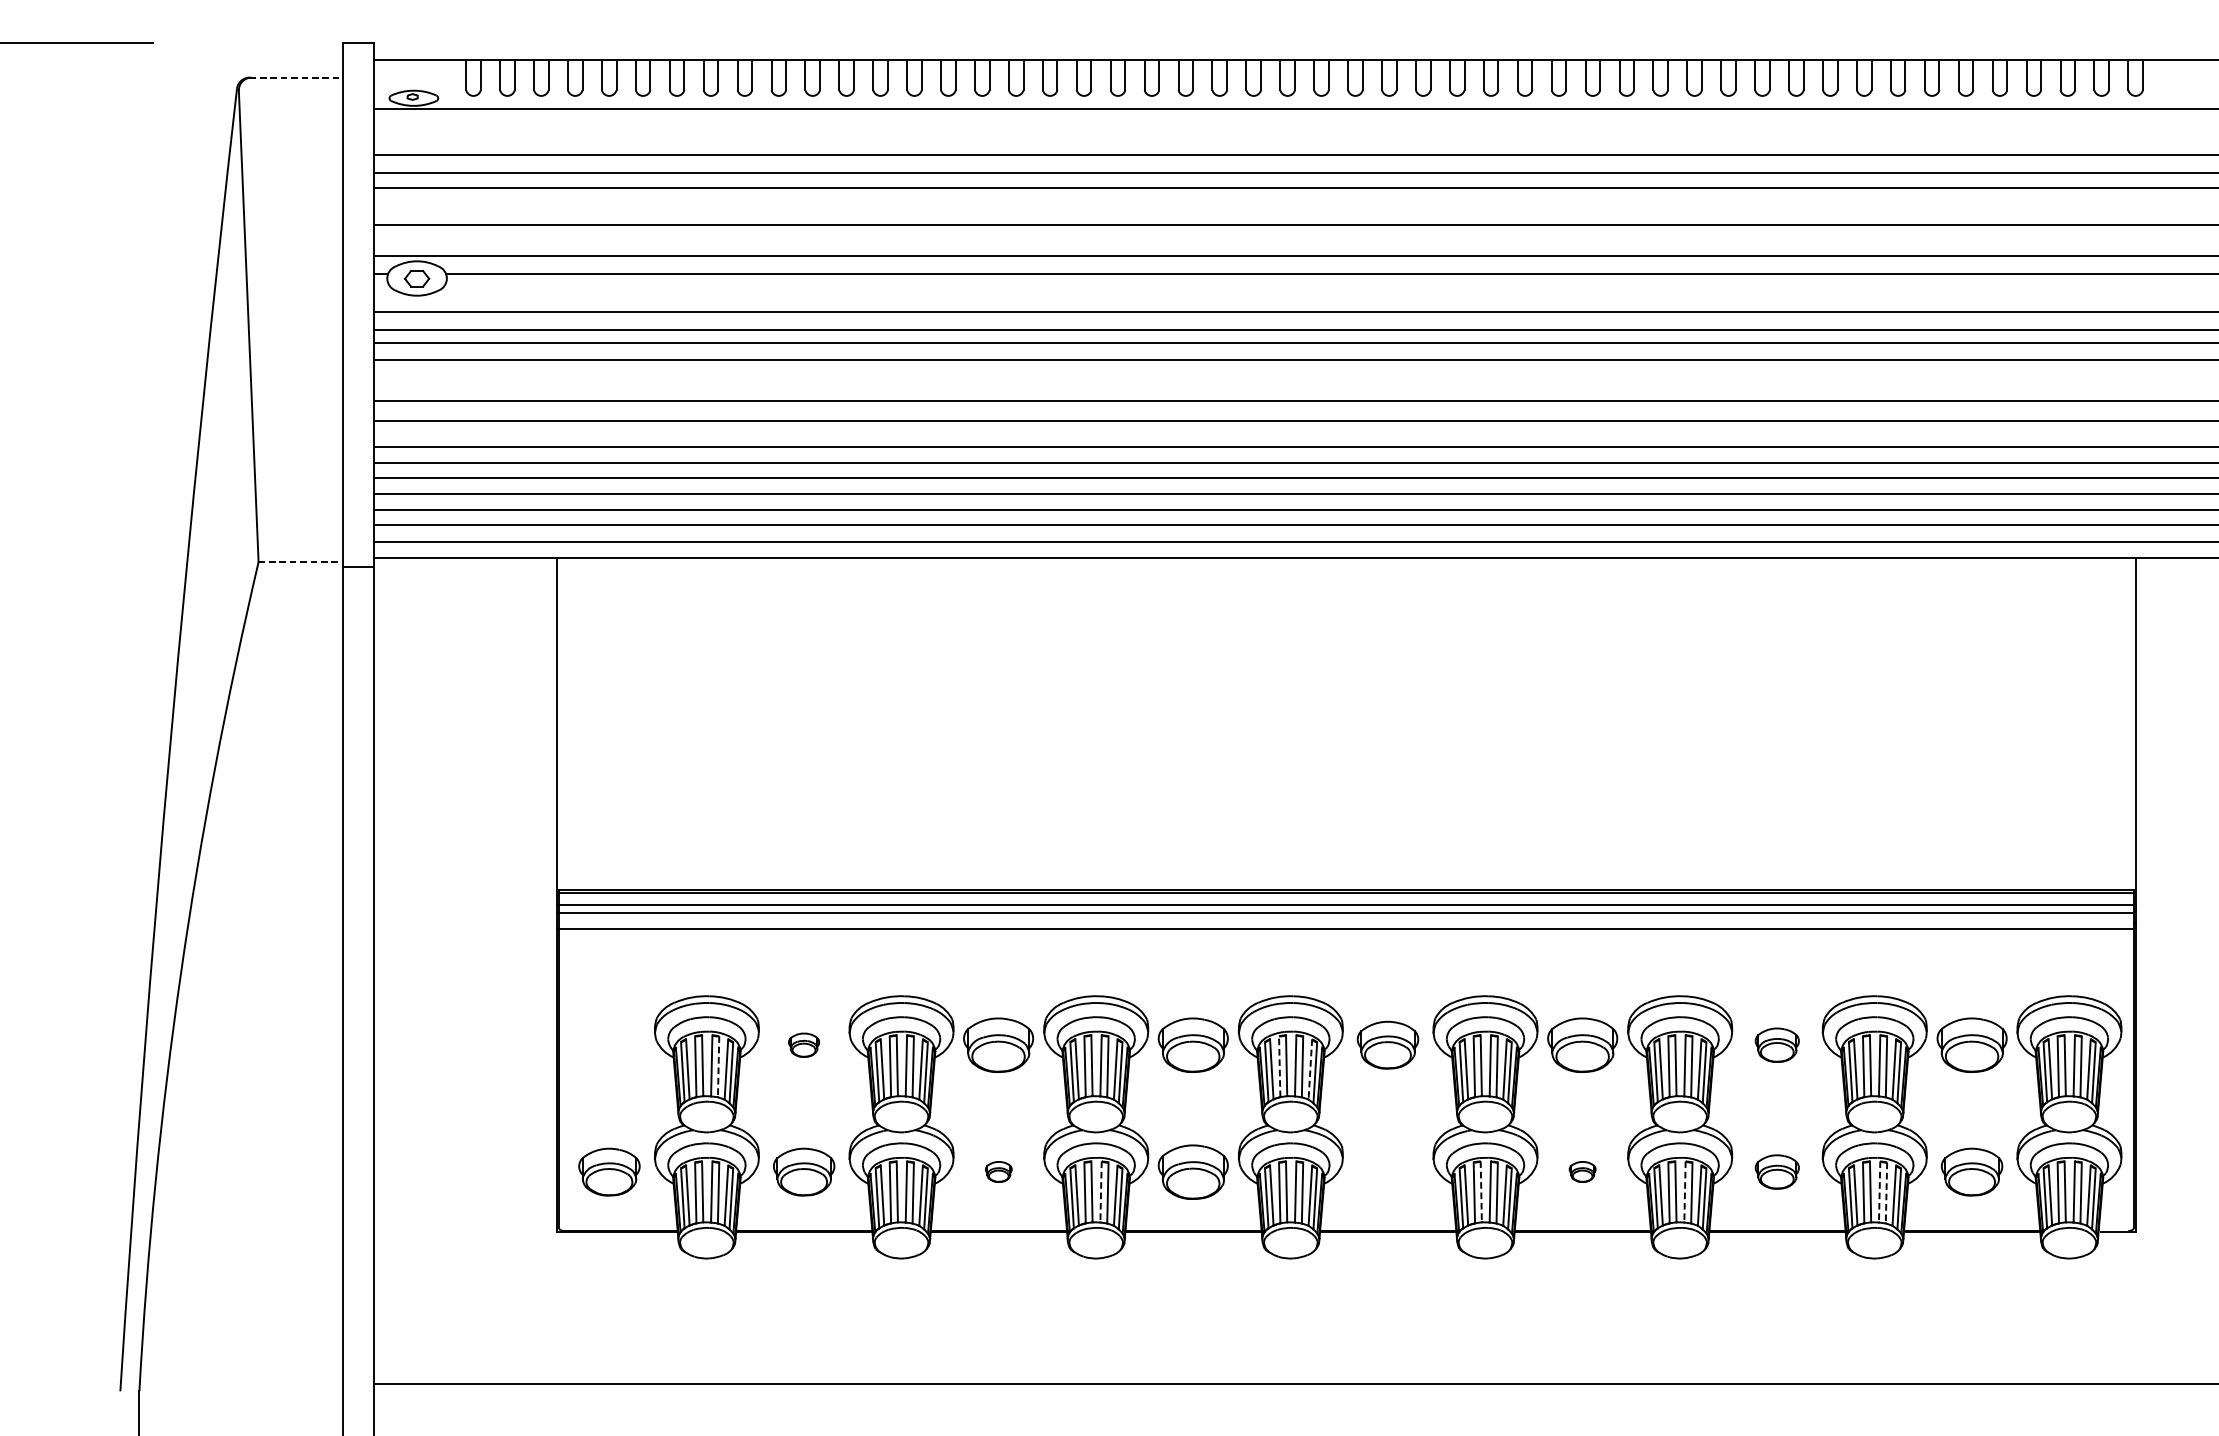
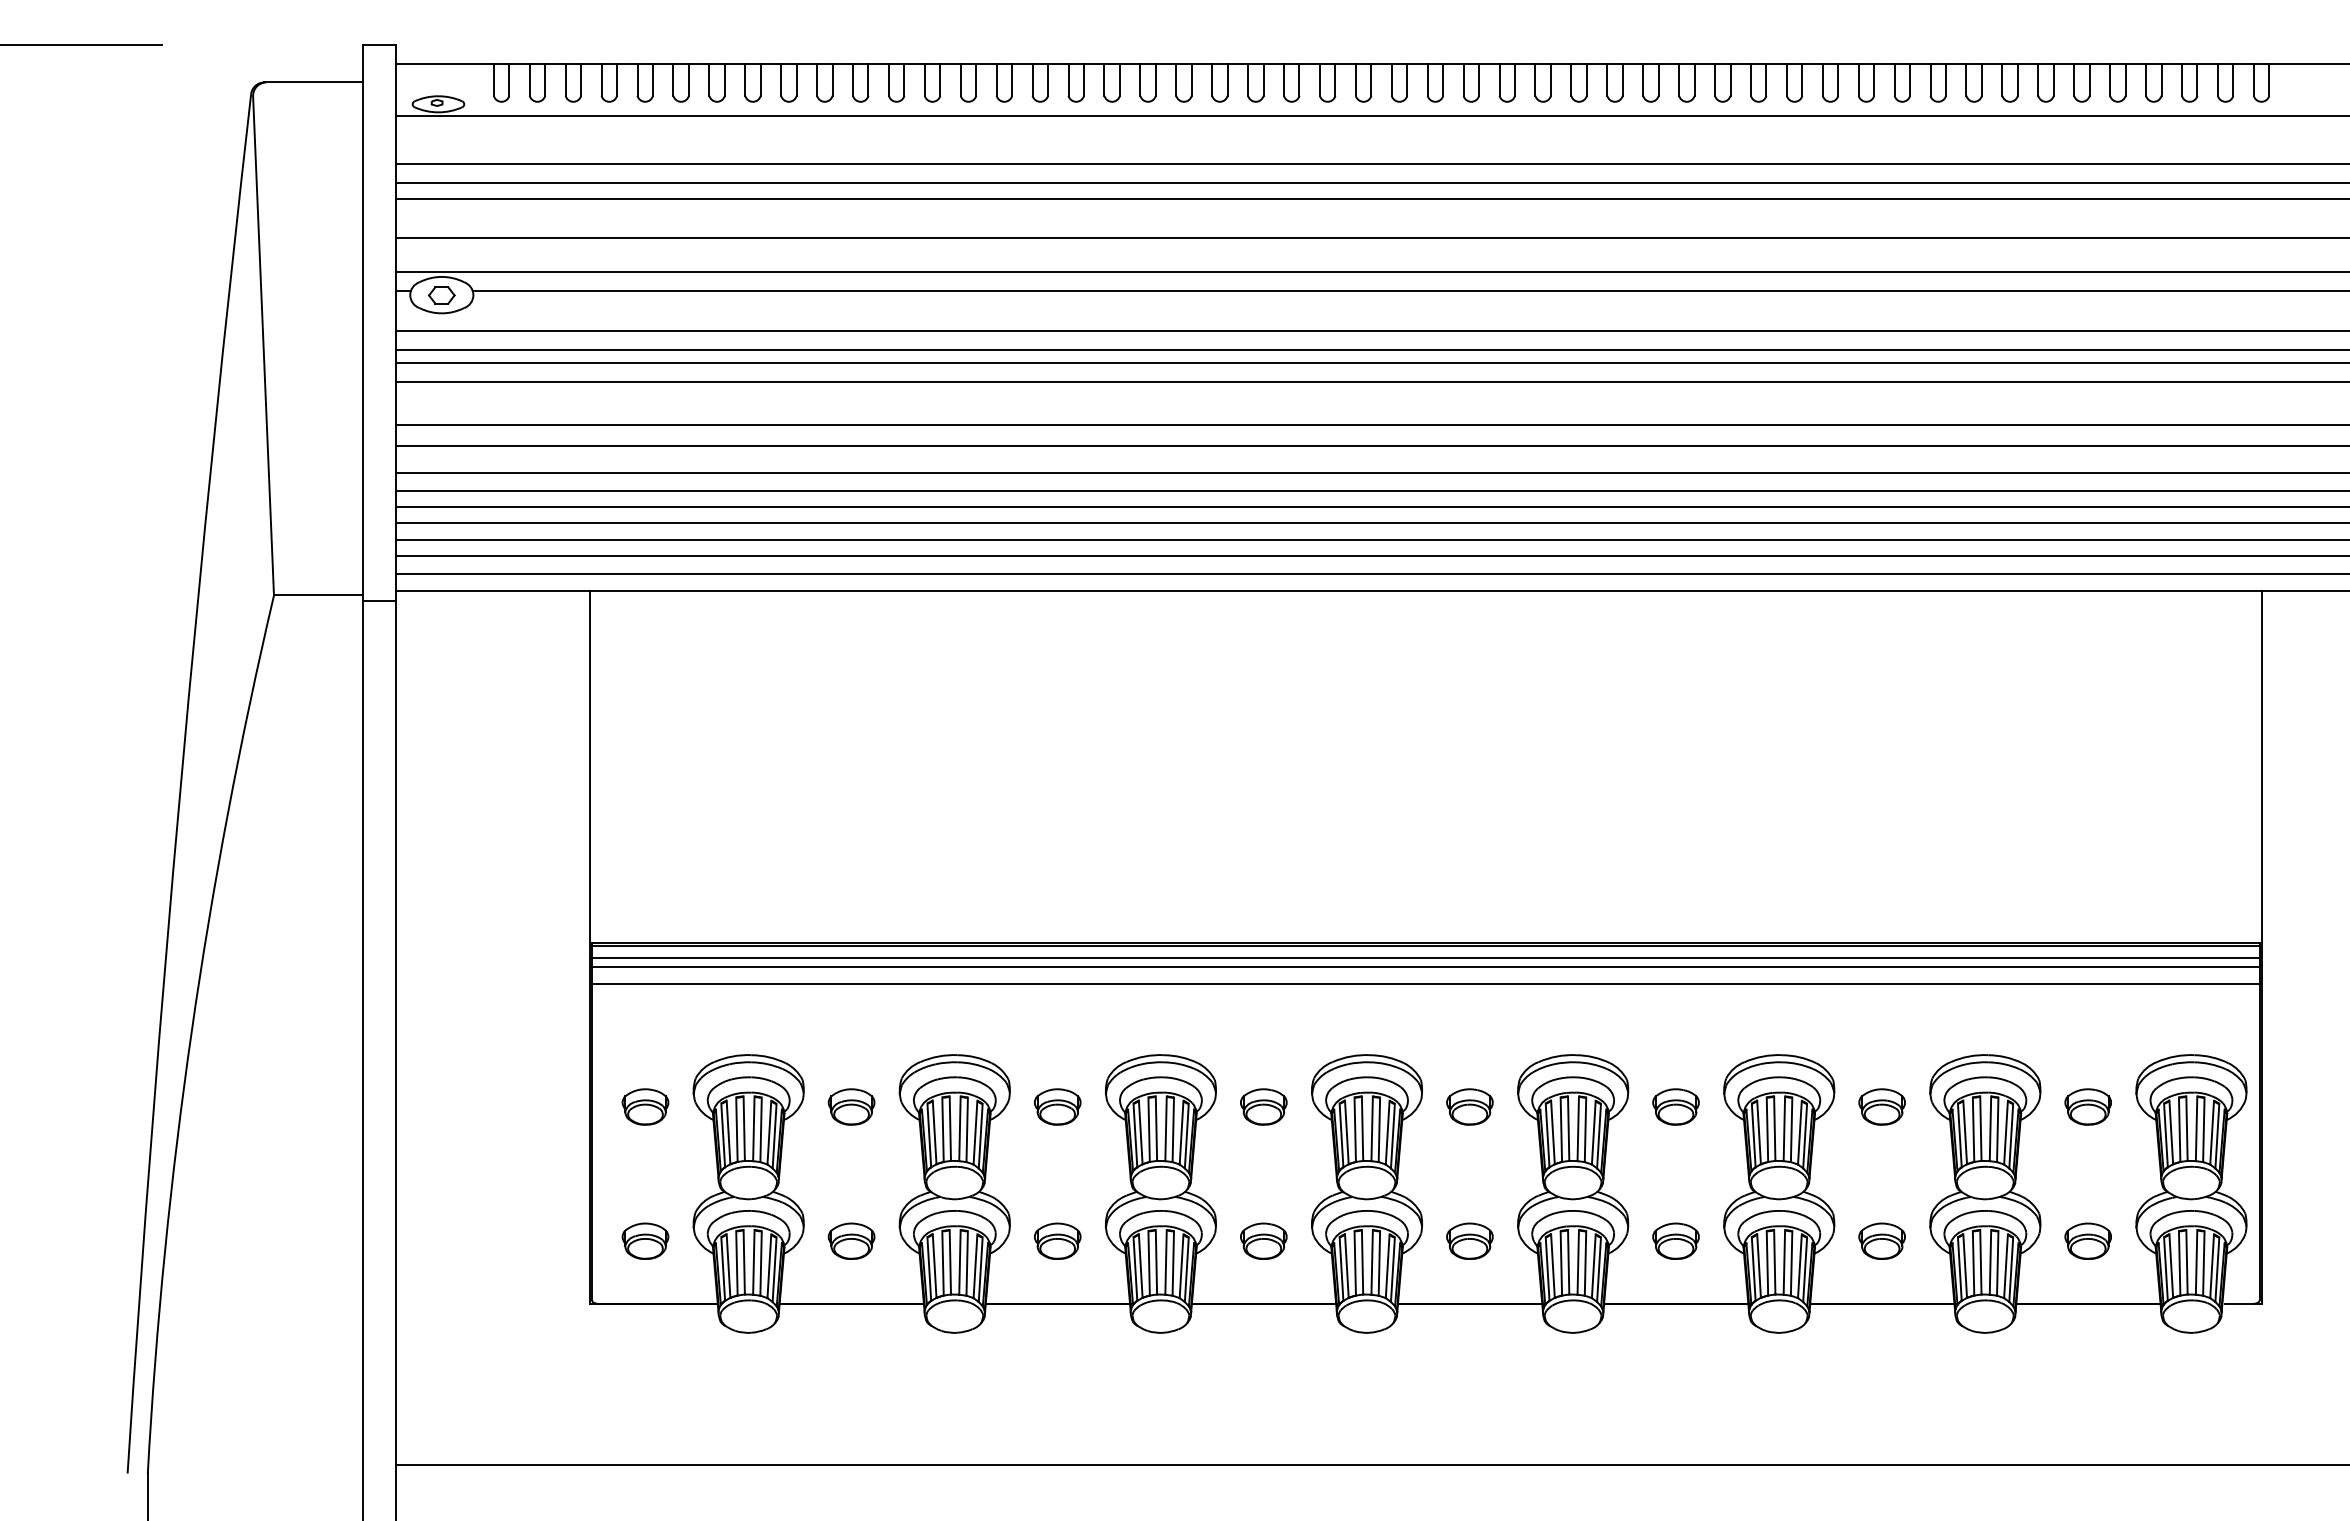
line: (296, 77) -> (314, 82), dashed -> solid
line: (300, 562) -> (318, 595), dashed -> solid
part: (609, 1044) -> (645, 1106), added
part: (803, 1044) -> (851, 1106), size x1.43
part: (998, 1044) -> (1057, 1106), size x0.62
part: (1193, 1044) -> (1263, 1106), size x0.62
part: (1387, 1044) -> (1469, 1106), size x0.71
part: (1582, 1044) -> (1675, 1106), size x0.62
part: (1971, 1044) -> (2087, 1106), size x0.62
line: (1279, 1066) -> (1355, 1129), dashed -> solid
line: (718, 1067) -> (761, 1130), dashed -> solid
line: (1310, 1069) -> (1387, 1132), dashed -> solid
part: (609, 1171) -> (645, 1240), size x0.71
part: (803, 1171) -> (851, 1240), size x0.71
part: (998, 1171) -> (1057, 1240), size x1.67
part: (1193, 1171) -> (1263, 1240), size x0.62
part: (1387, 1171) -> (1469, 1240), added
part: (1582, 1171) -> (1675, 1240), size x1.67
part: (1971, 1171) -> (2087, 1240), size x0.71
line: (1101, 1192) -> (1166, 1262), dashed -> solid
line: (1481, 1192) -> (1568, 1262), dashed -> solid
line: (1685, 1192) -> (1784, 1262), dashed -> solid
line: (1879, 1192) -> (1990, 1262), dashed -> solid
line: (1886, 1193) -> (1997, 1263), dashed -> solid

